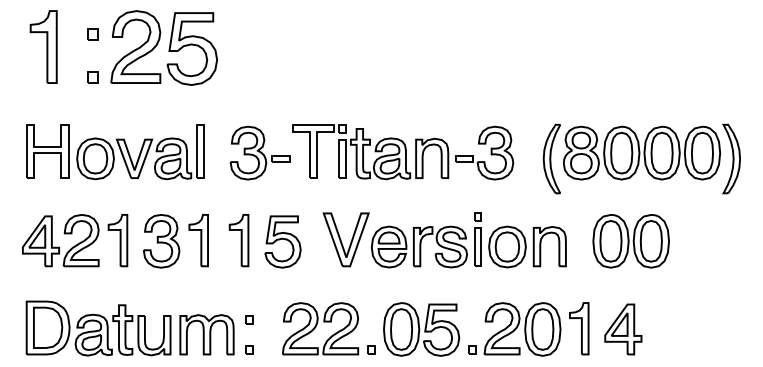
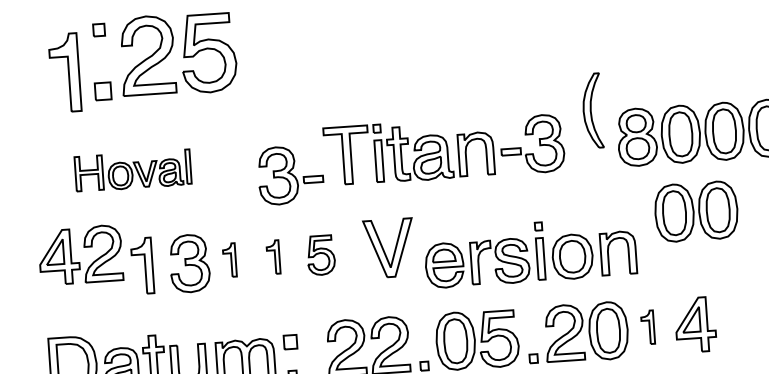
part: (92, 34) -> (98, 29), moved
part: (43, 46) -> (64, 72), moved
part: (92, 77) -> (102, 91), size x1.4
part: (115, 152) -> (133, 170), size x0.6
part: (259, 152) -> (290, 174), moved
part: (551, 158) -> (592, 110), moved
part: (198, 240) -> (229, 260), size x0.6
part: (238, 240) -> (272, 257), size x0.6
part: (468, 240) -> (530, 252), moved
part: (282, 241) -> (320, 254), size x0.7
part: (630, 241) -> (695, 211), moved
part: (59, 246) -> (79, 261), moved
part: (249, 319) -> (290, 341), size x1.6
part: (579, 328) -> (648, 327), size x0.6

